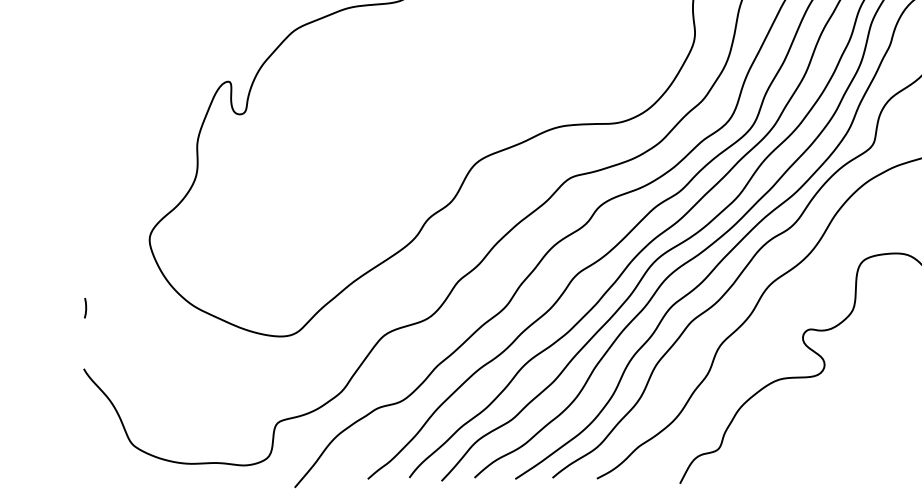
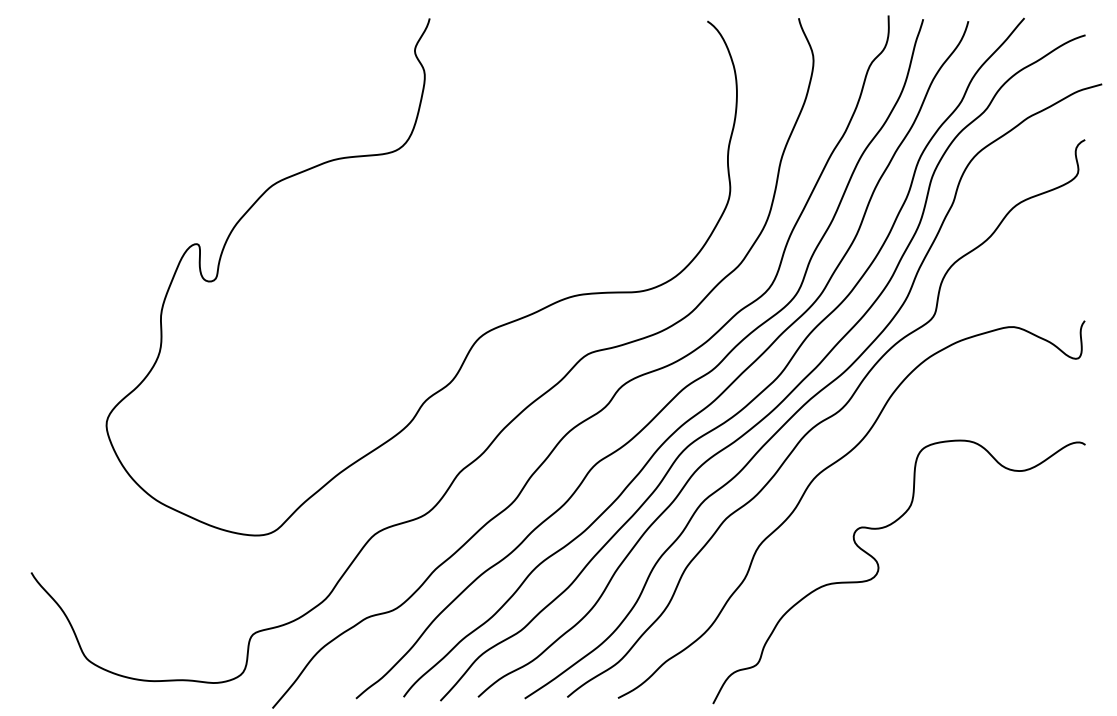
line: (85, 307) -> (33, 502), removed

